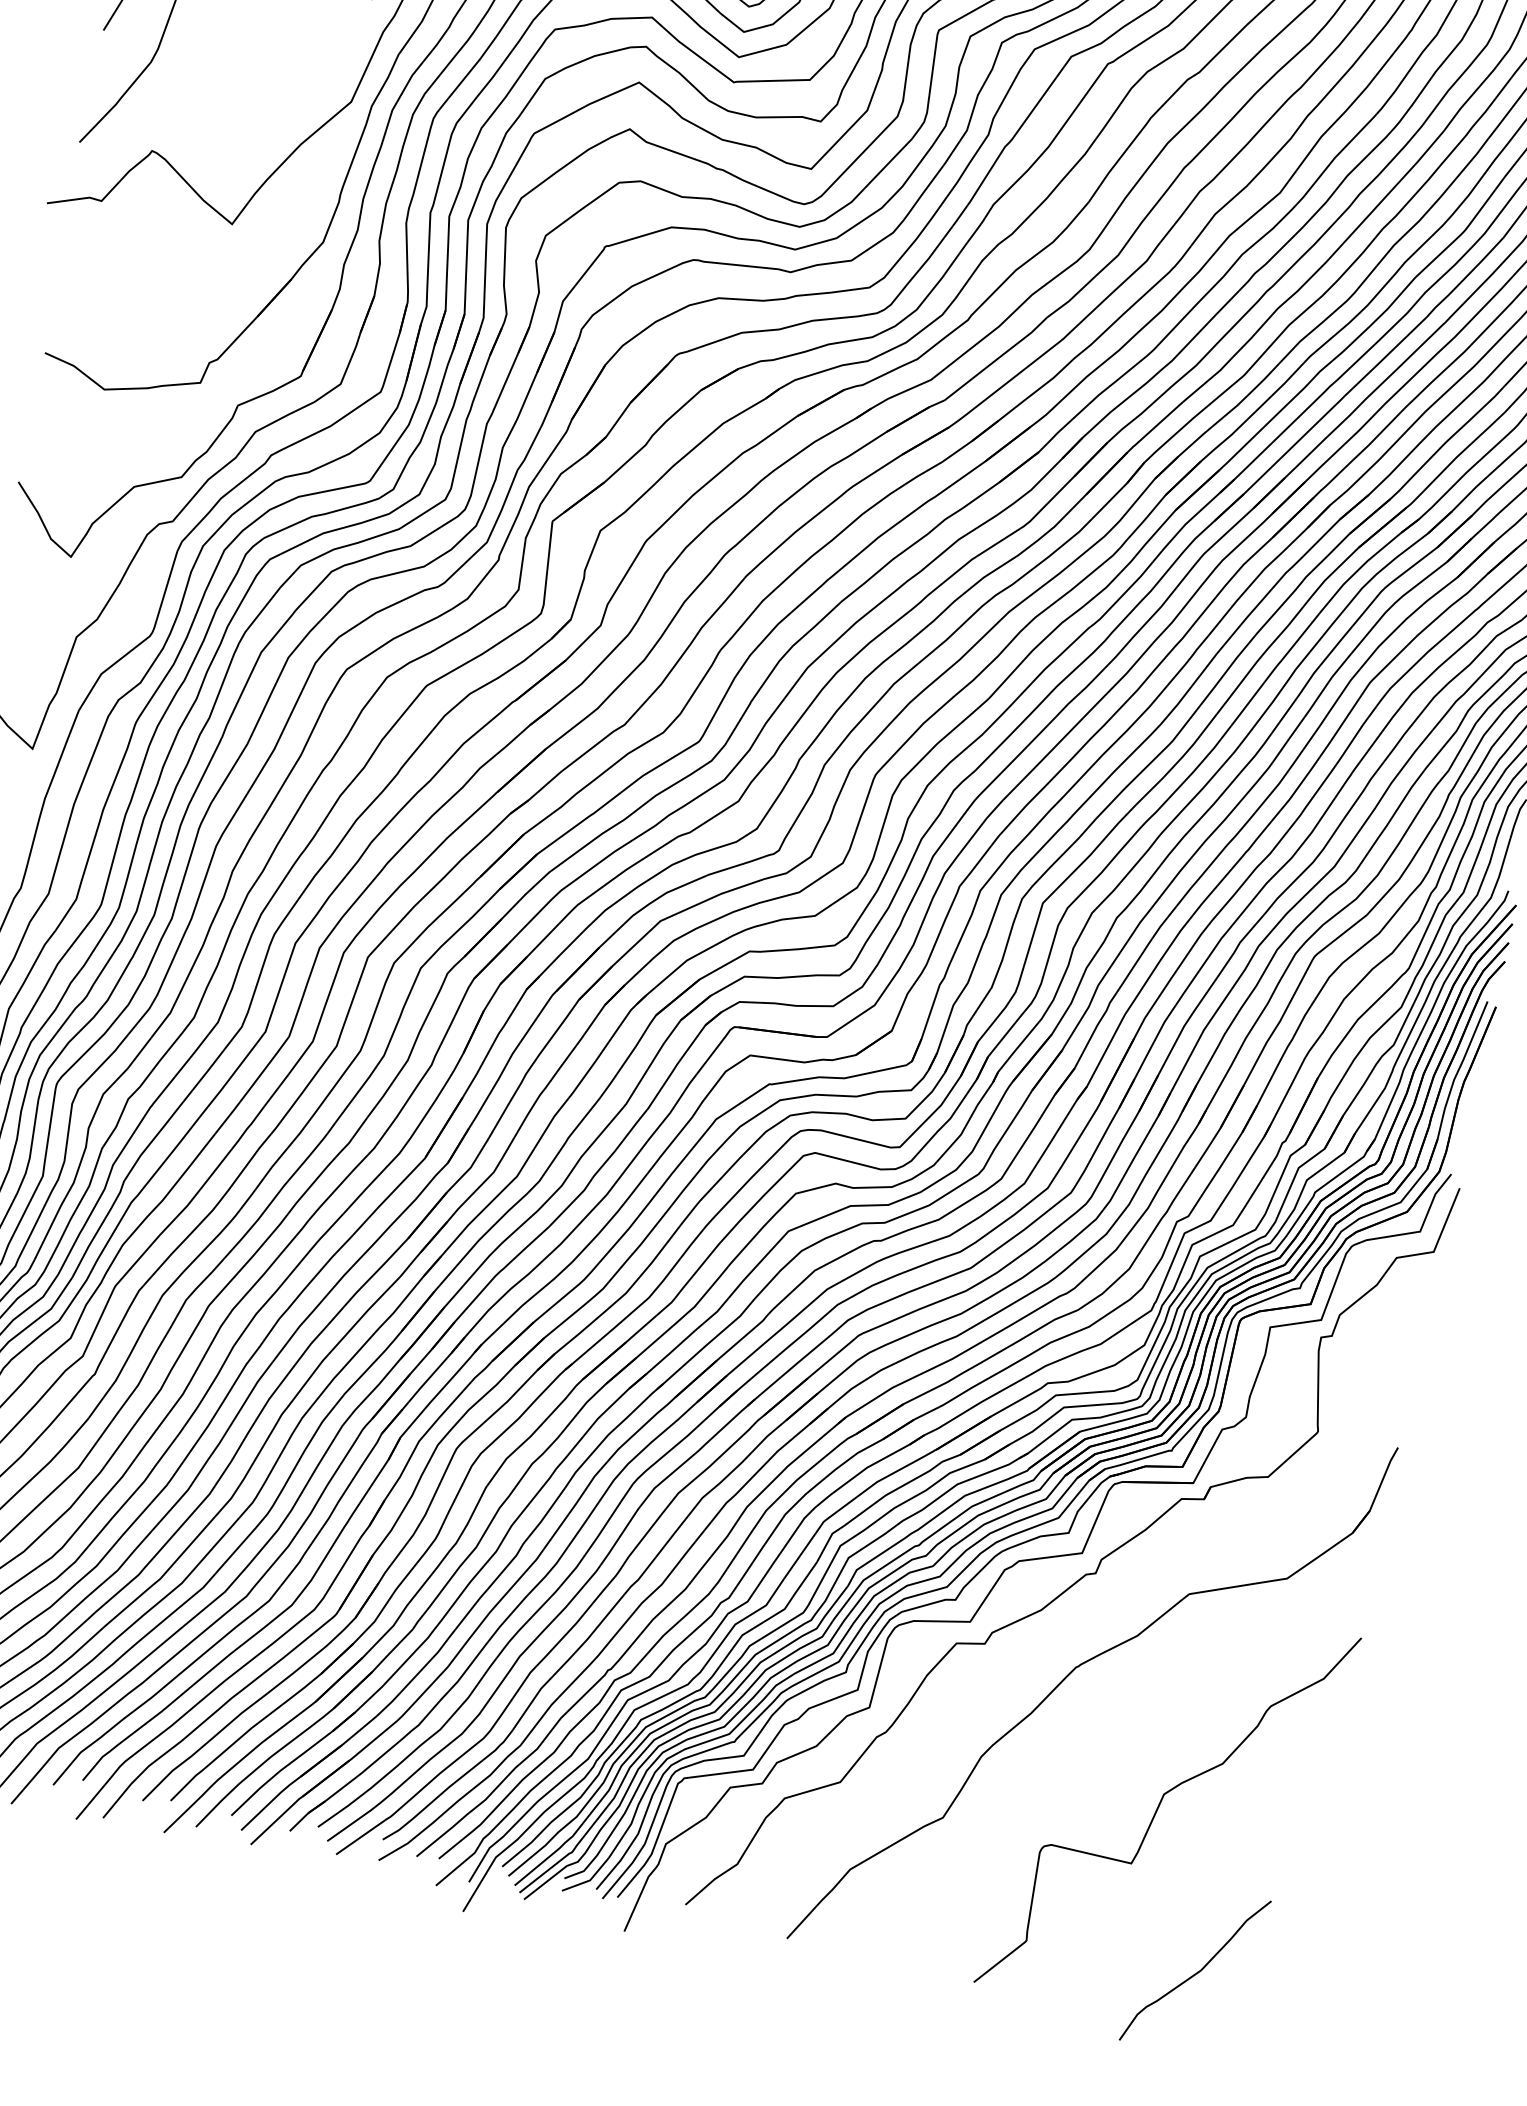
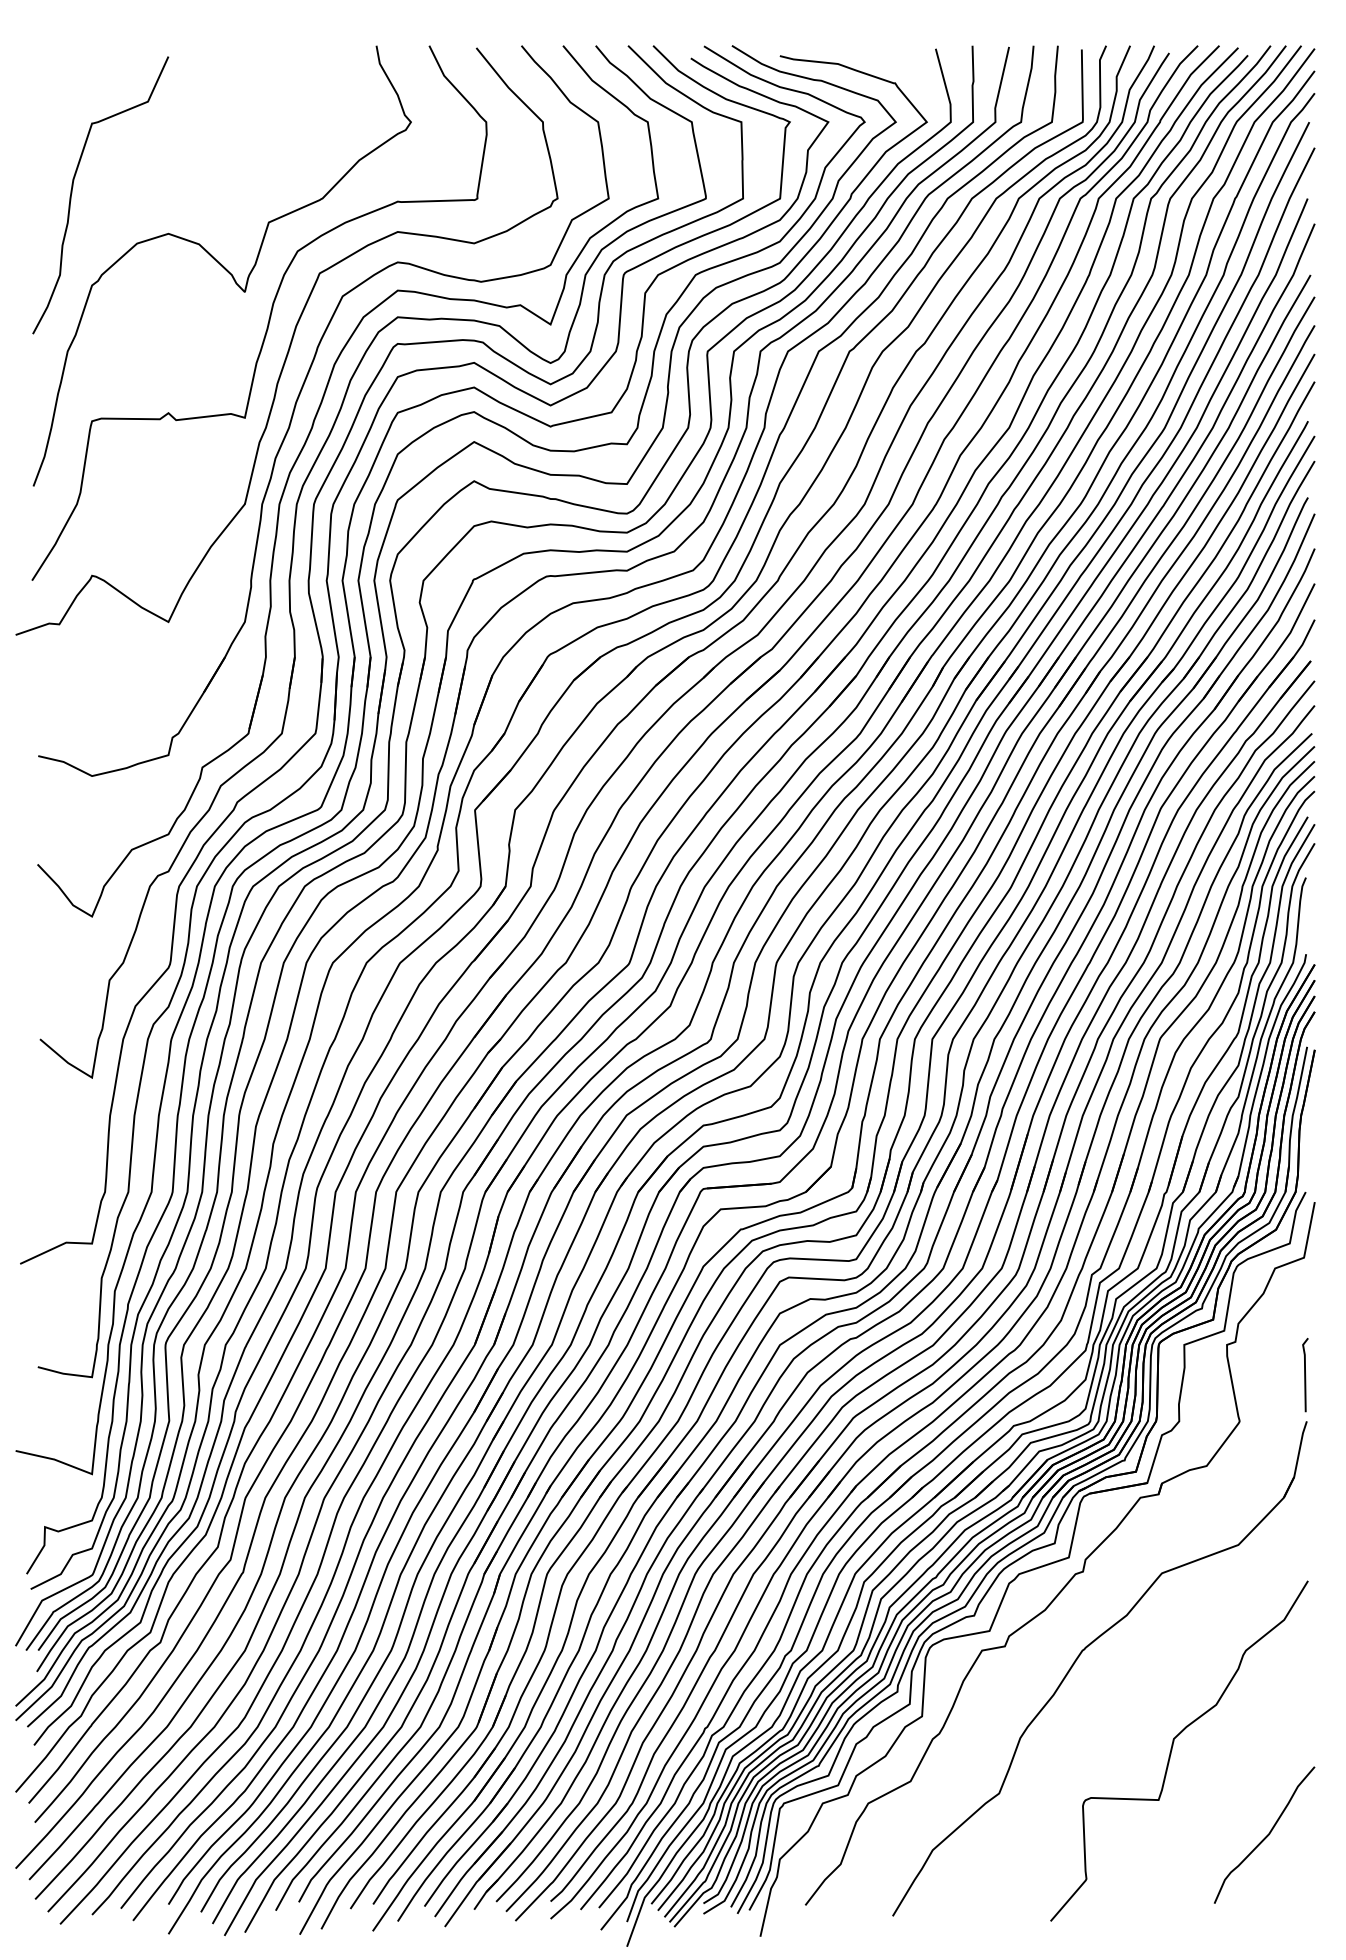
line: (1407, 1392) -> (1305, 1375), added
curve: (1197, 1971) -> (1266, 1835), moved

